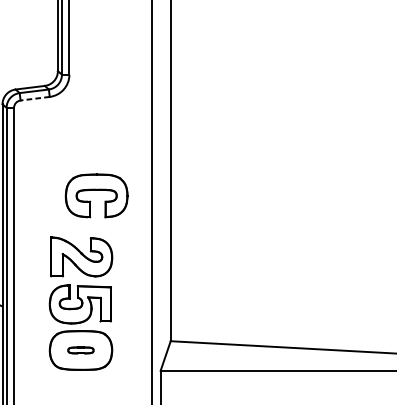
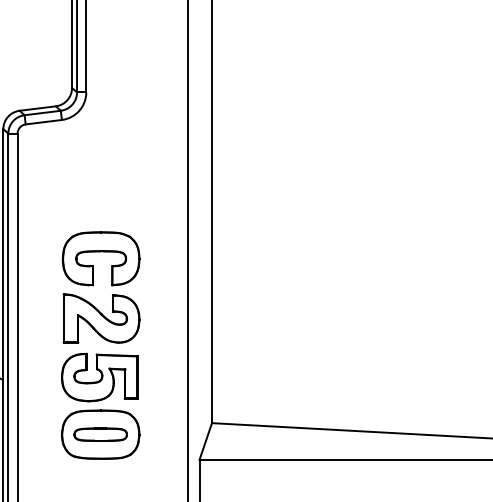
line: (34, 98) -> (43, 122), dashed -> solid
part: (96, 195) -> (100, 258), moved
part: (80, 350) -> (100, 434), size x1.67

